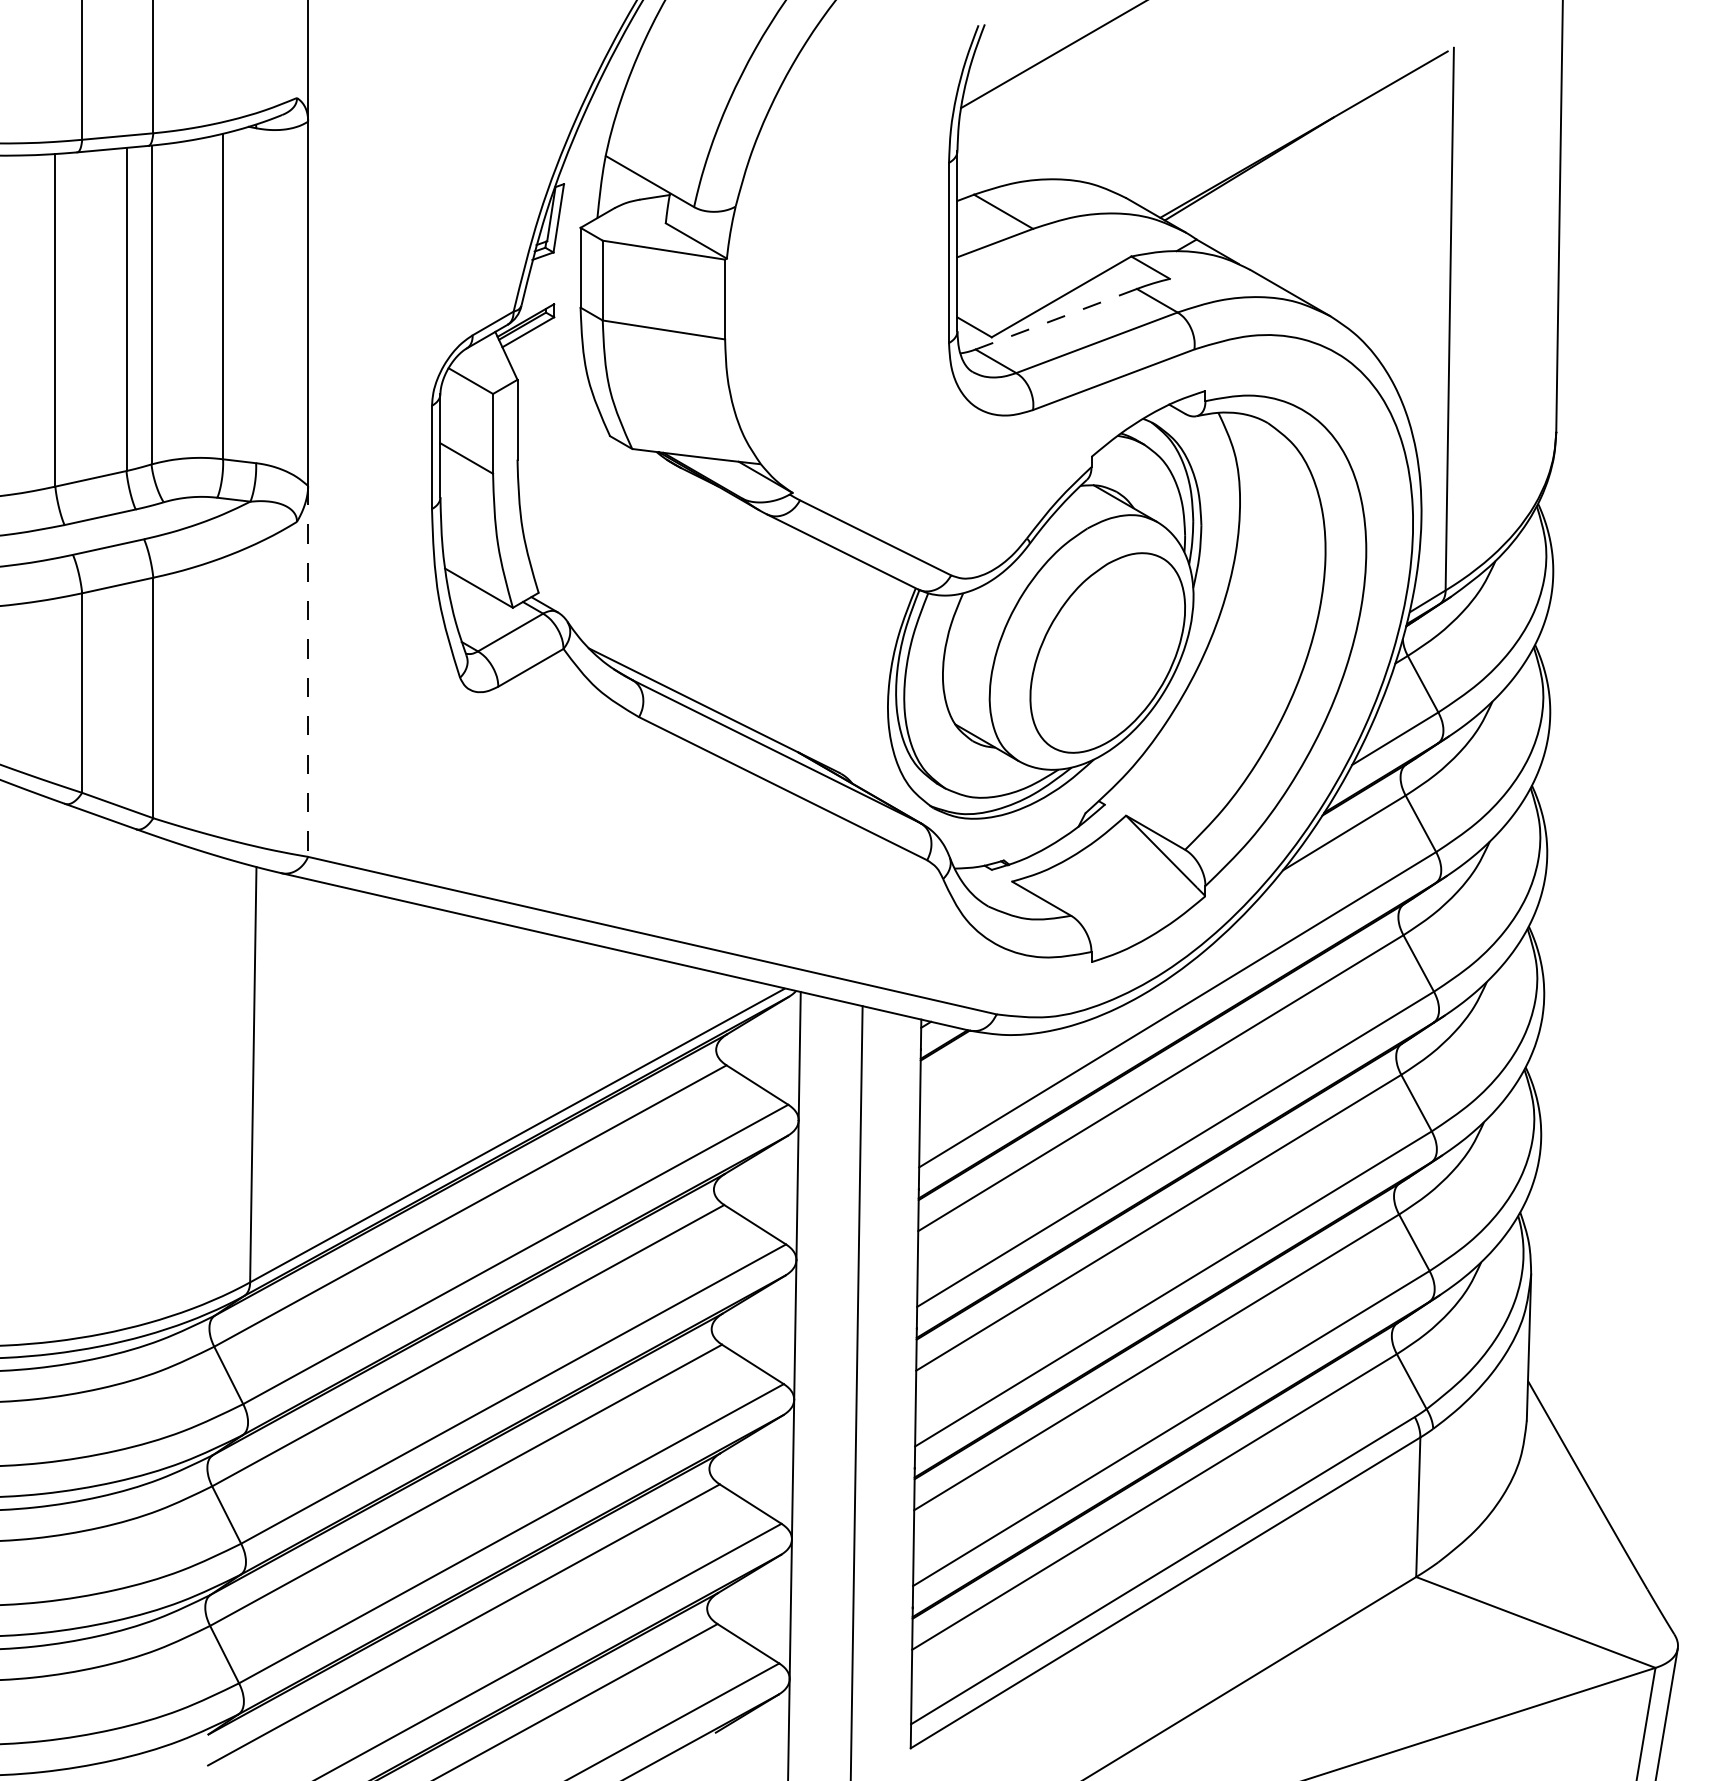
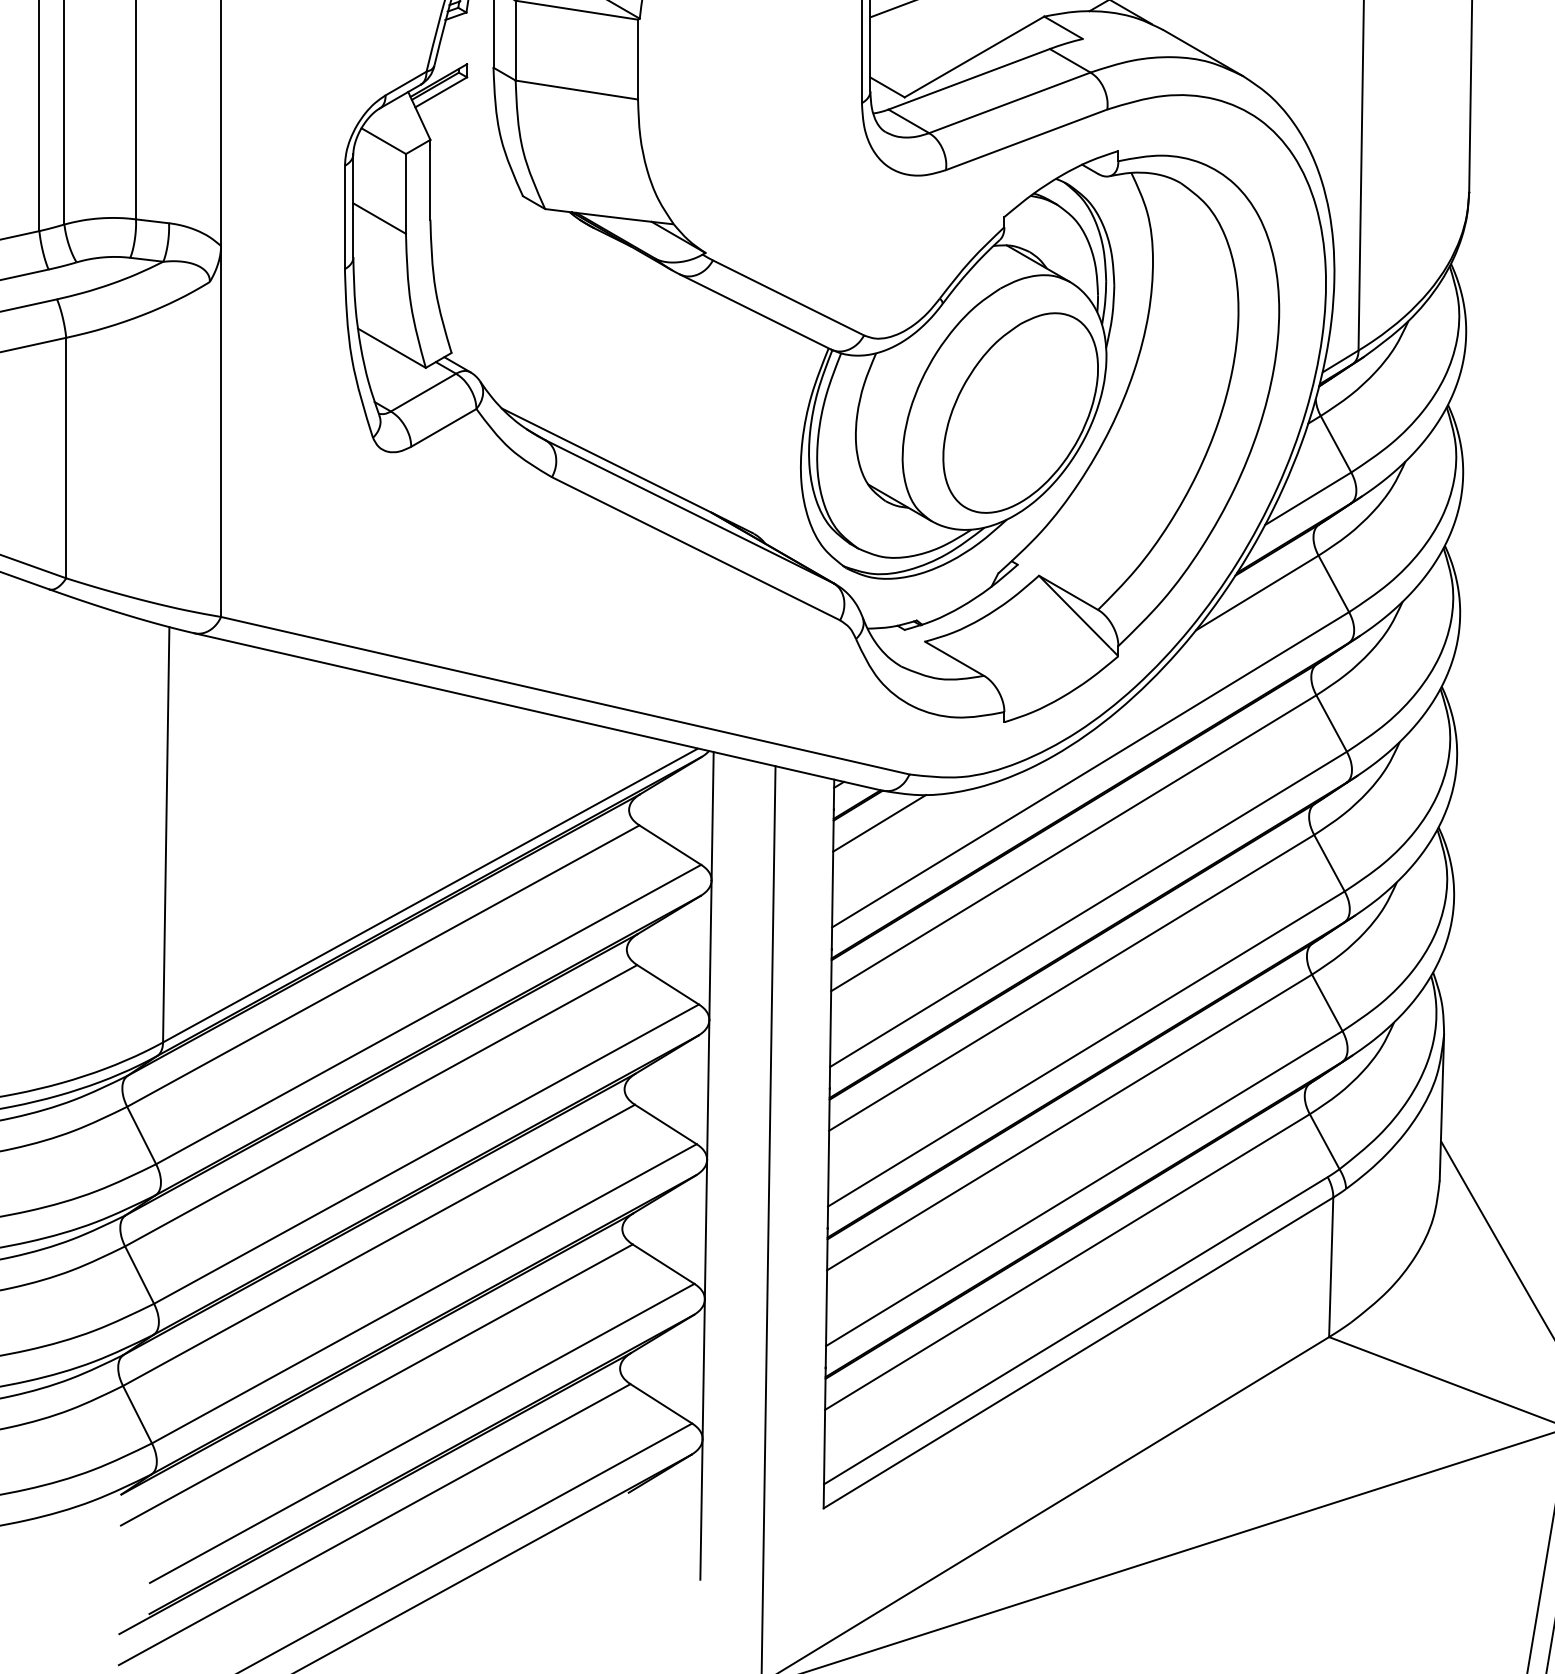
line: (1055, 319) -> (968, 79), dashed -> solid
line: (308, 671) -> (221, 431), dashed -> solid
line: (966, 1063) -> (879, 823), added

